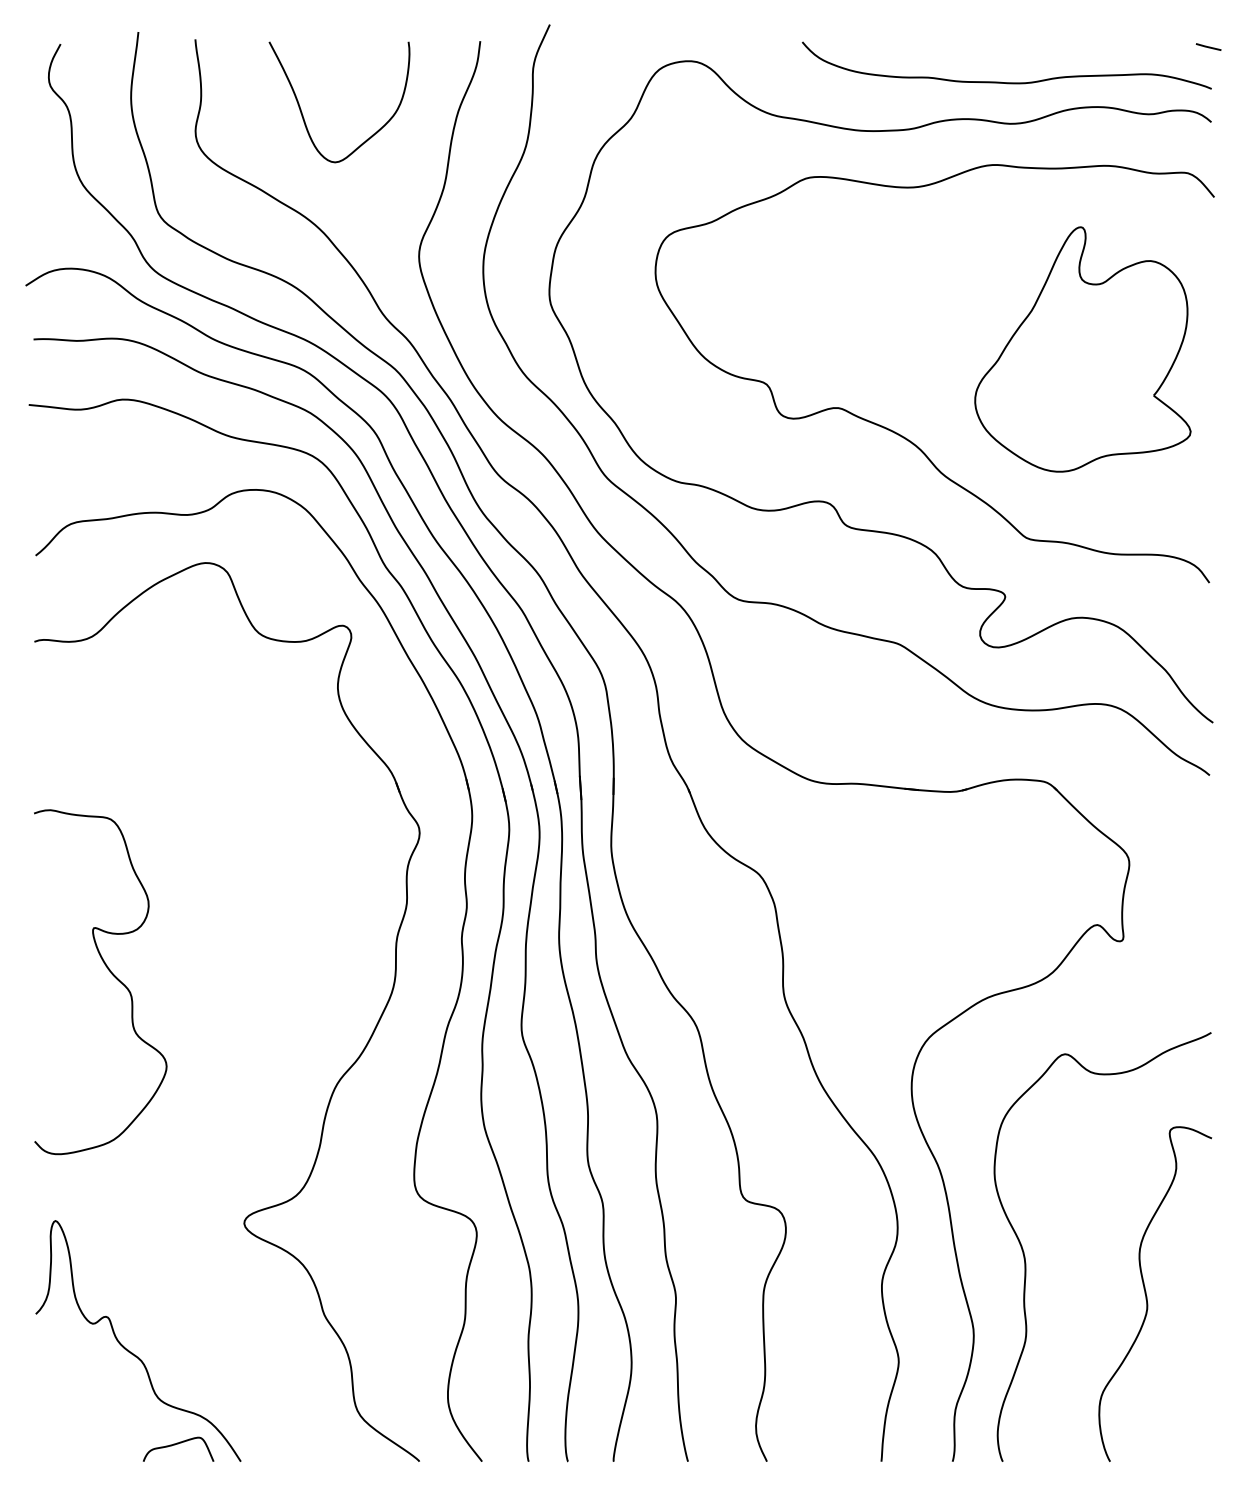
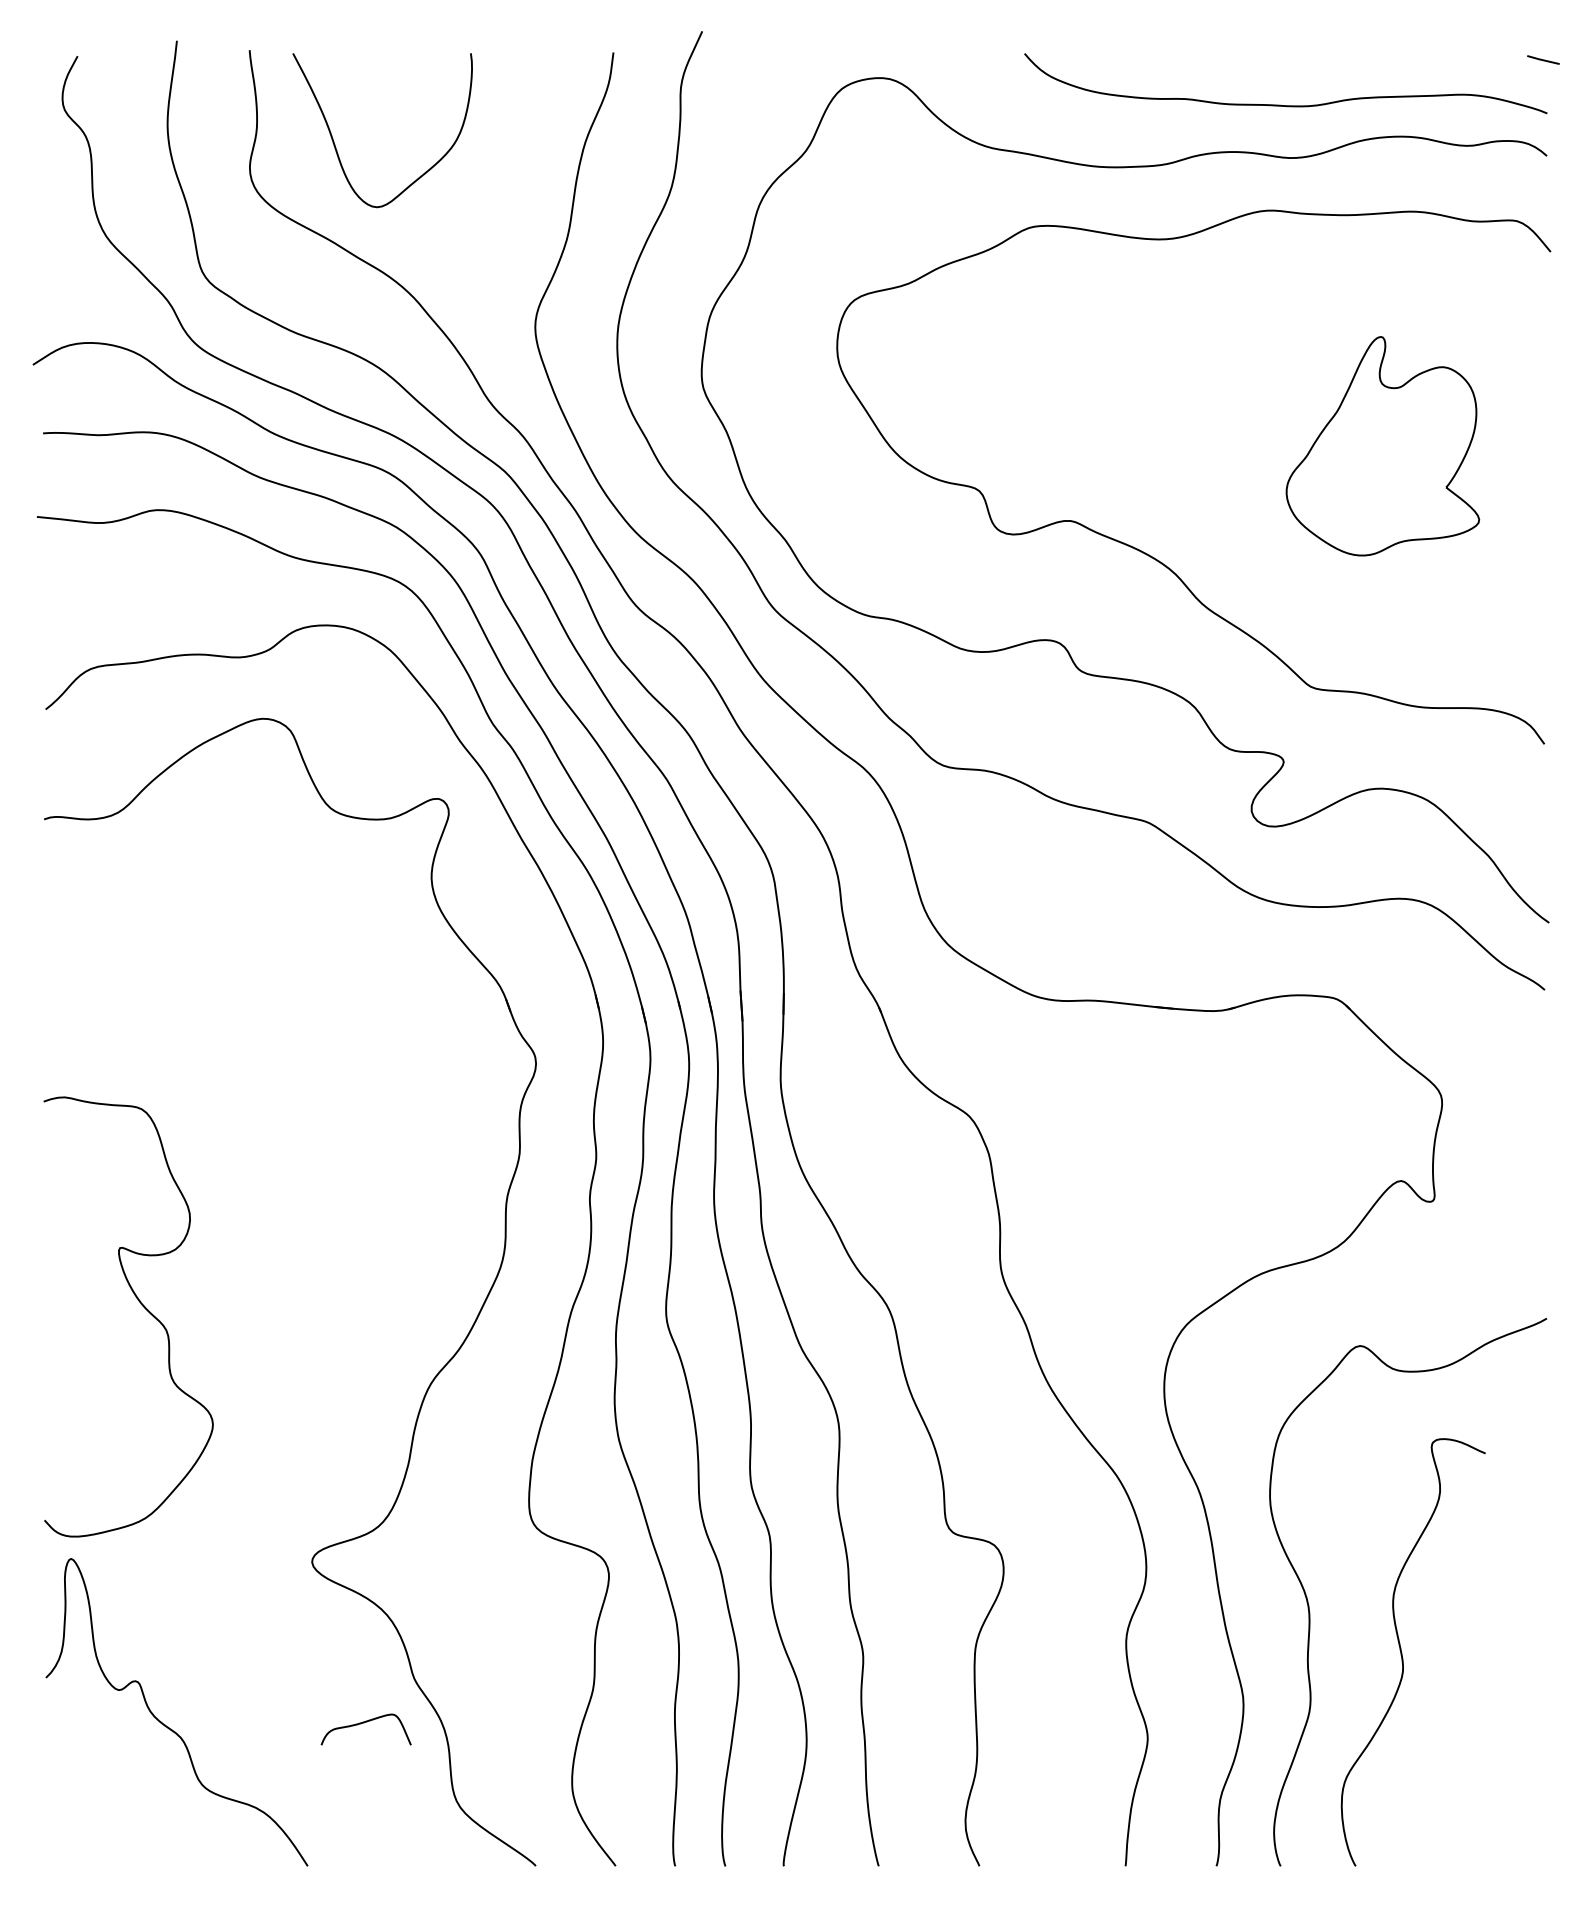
curve: (302, 113) -> (335, 144), moved
part: (1082, 349) -> (1382, 446), size x0.7
curve: (110, 973) -> (141, 1305), moved
curve: (1146, 1294) -> (1402, 1652), moved
curve: (177, 1444) -> (364, 1723), moved

